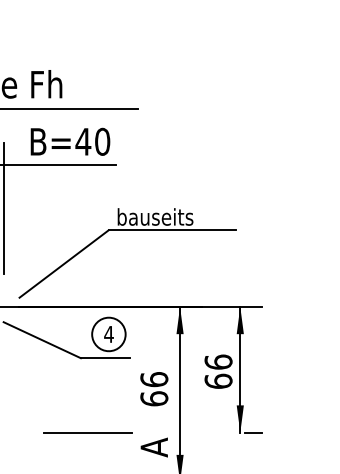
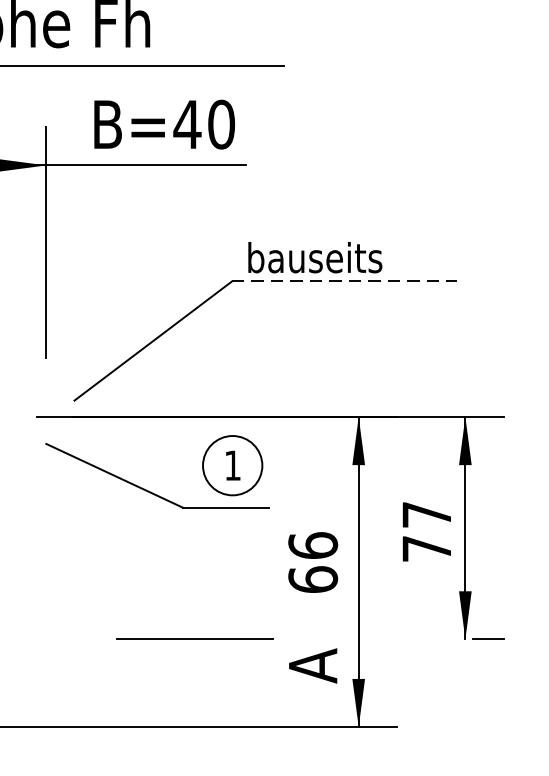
line: (172, 230) -> (345, 281), solid -> dashed
text: (108, 334) -> (231, 465), 4 -> 1
text: (218, 371) -> (426, 531), 66 -> 77

